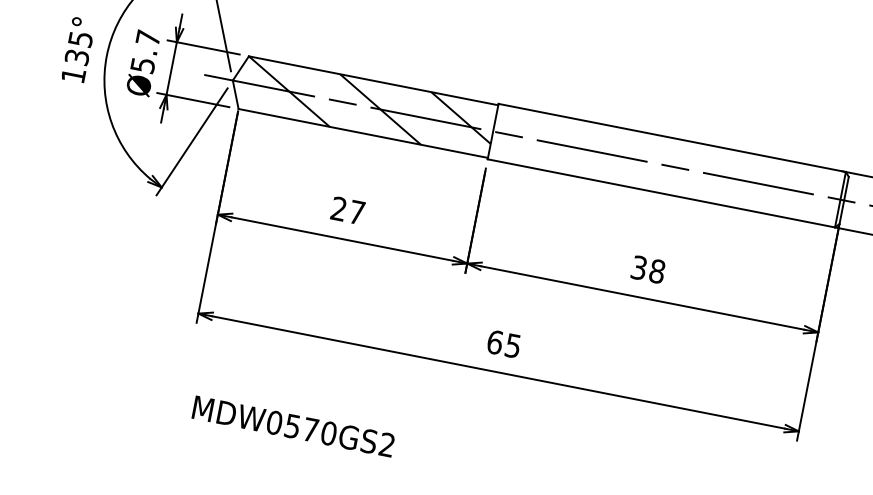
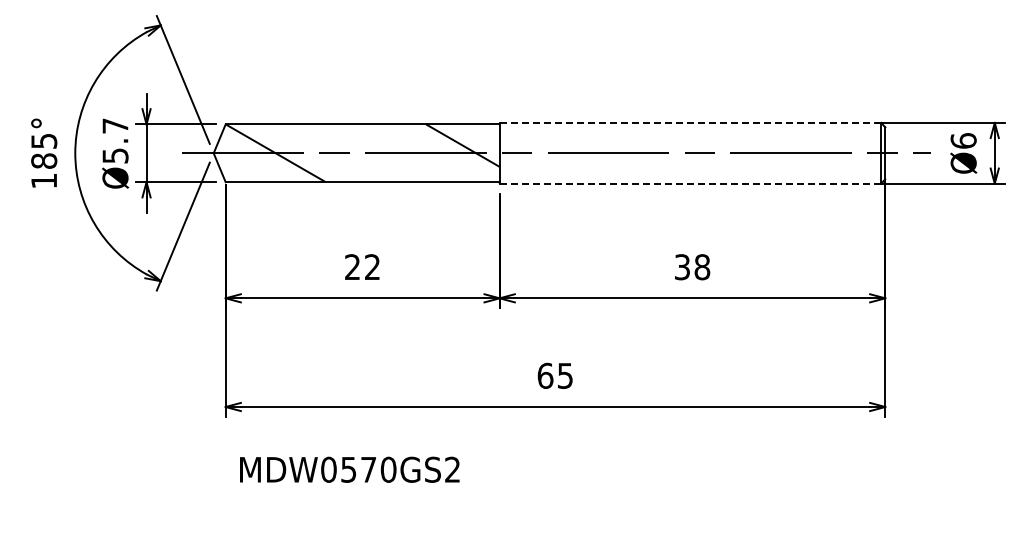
text: (77, 56) -> (44, 160), 135° -> 185°
line: (380, 109) -> (375, 153), removed
line: (672, 137) -> (690, 122), solid -> dashed
line: (661, 193) -> (690, 183), solid -> dashed
text: (357, 211) -> (372, 266), 27 -> 22
text: (293, 426) -> (349, 469), moved

